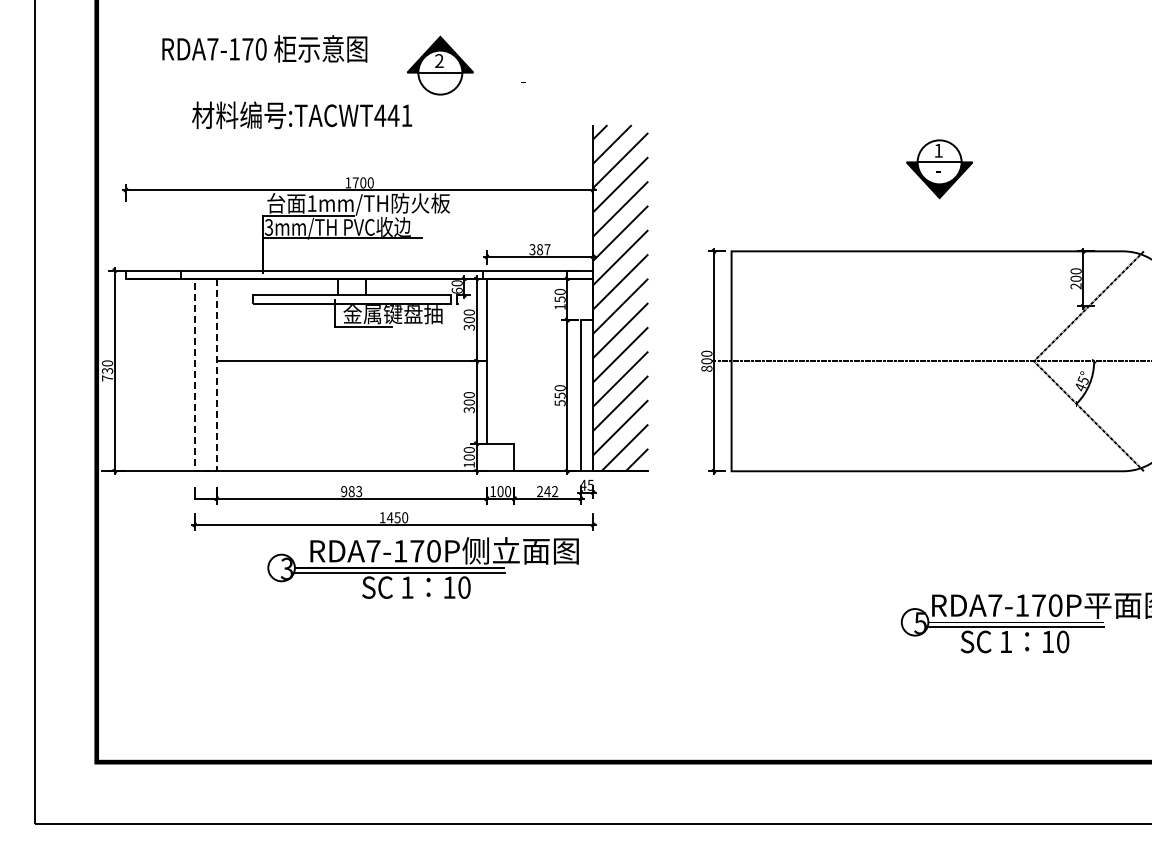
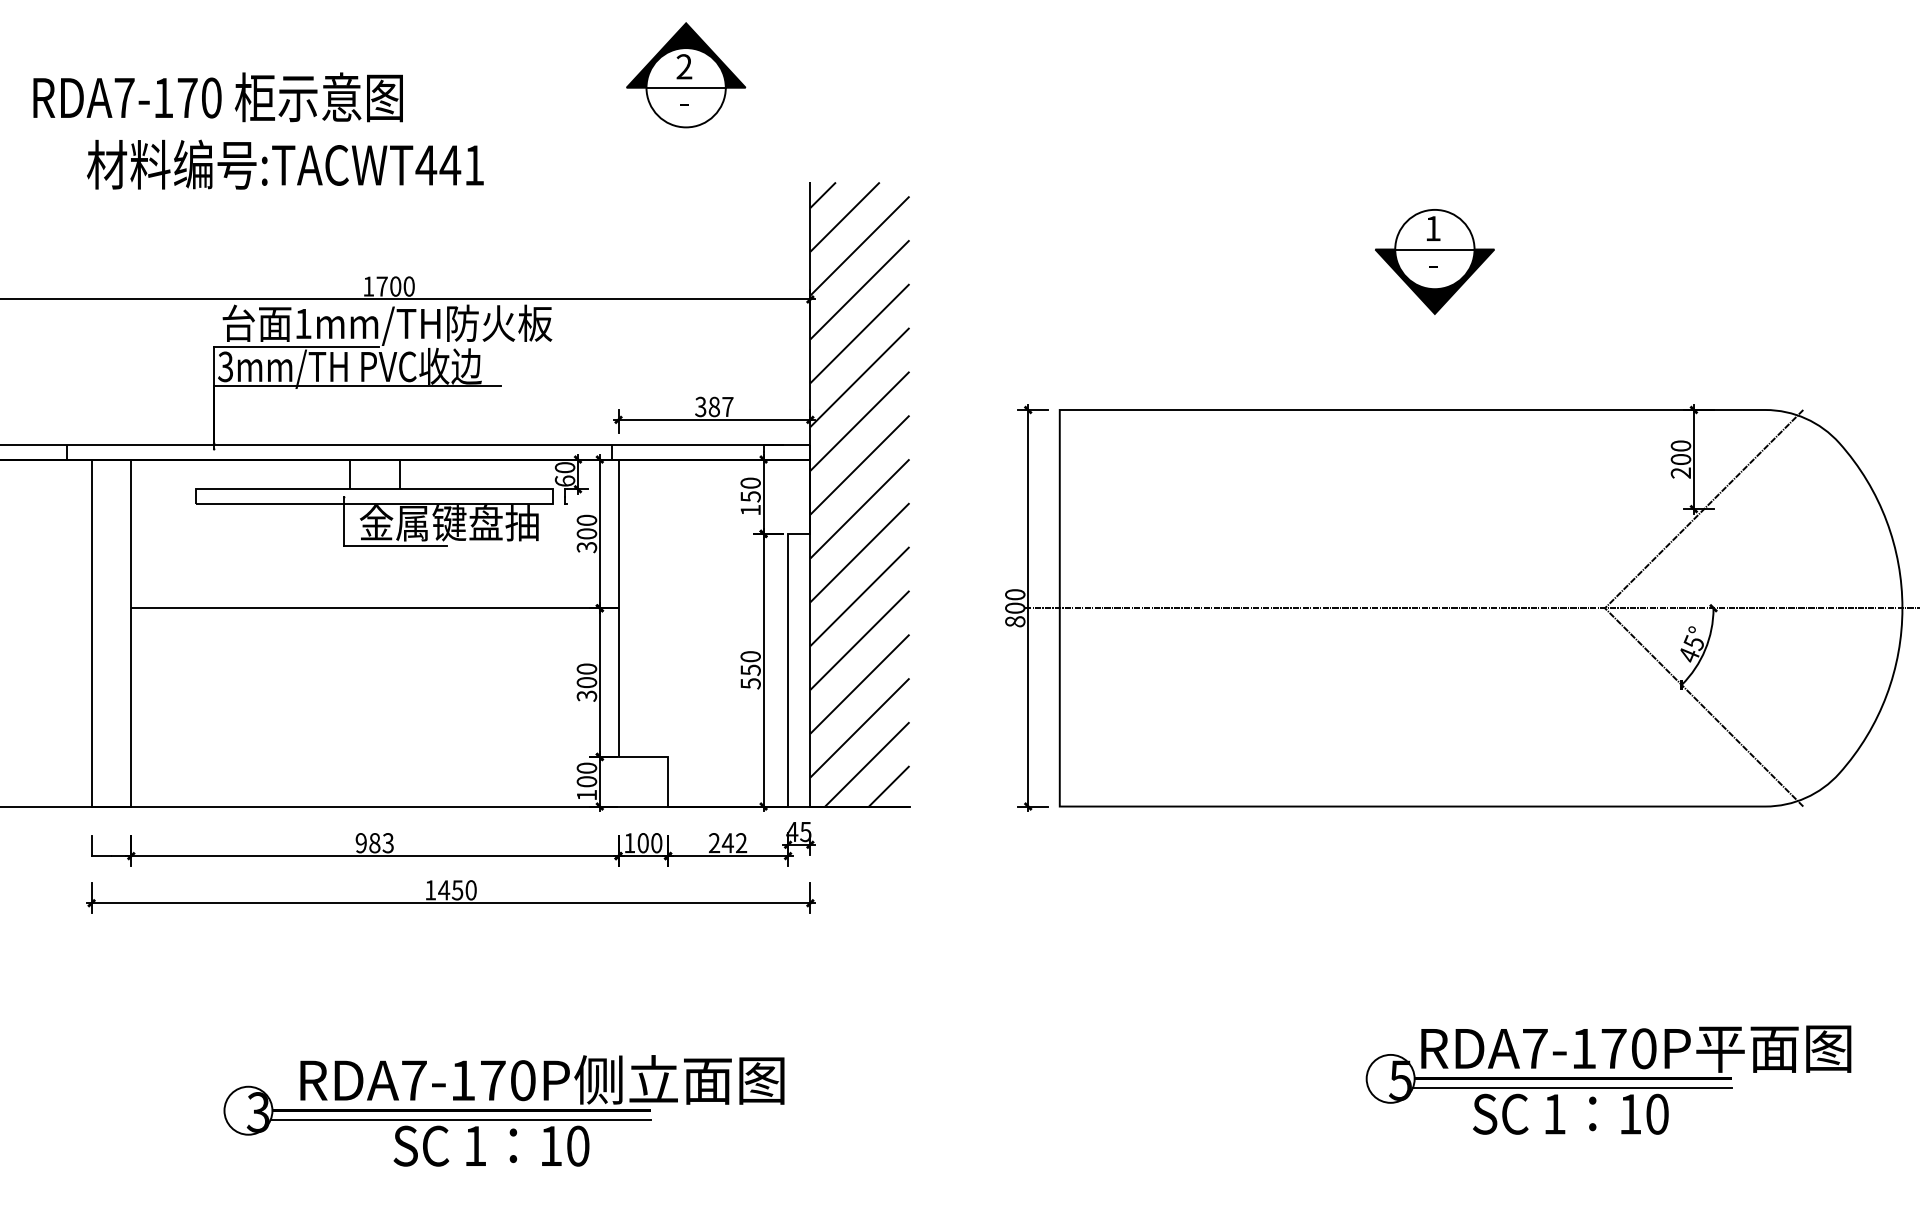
text: (264, 48) -> (217, 96), moved
part: (440, 65) -> (686, 74), moved
line: (205, 471) -> (111, 806), dashed -> solid
part: (422, 567) -> (502, 1109), moved

